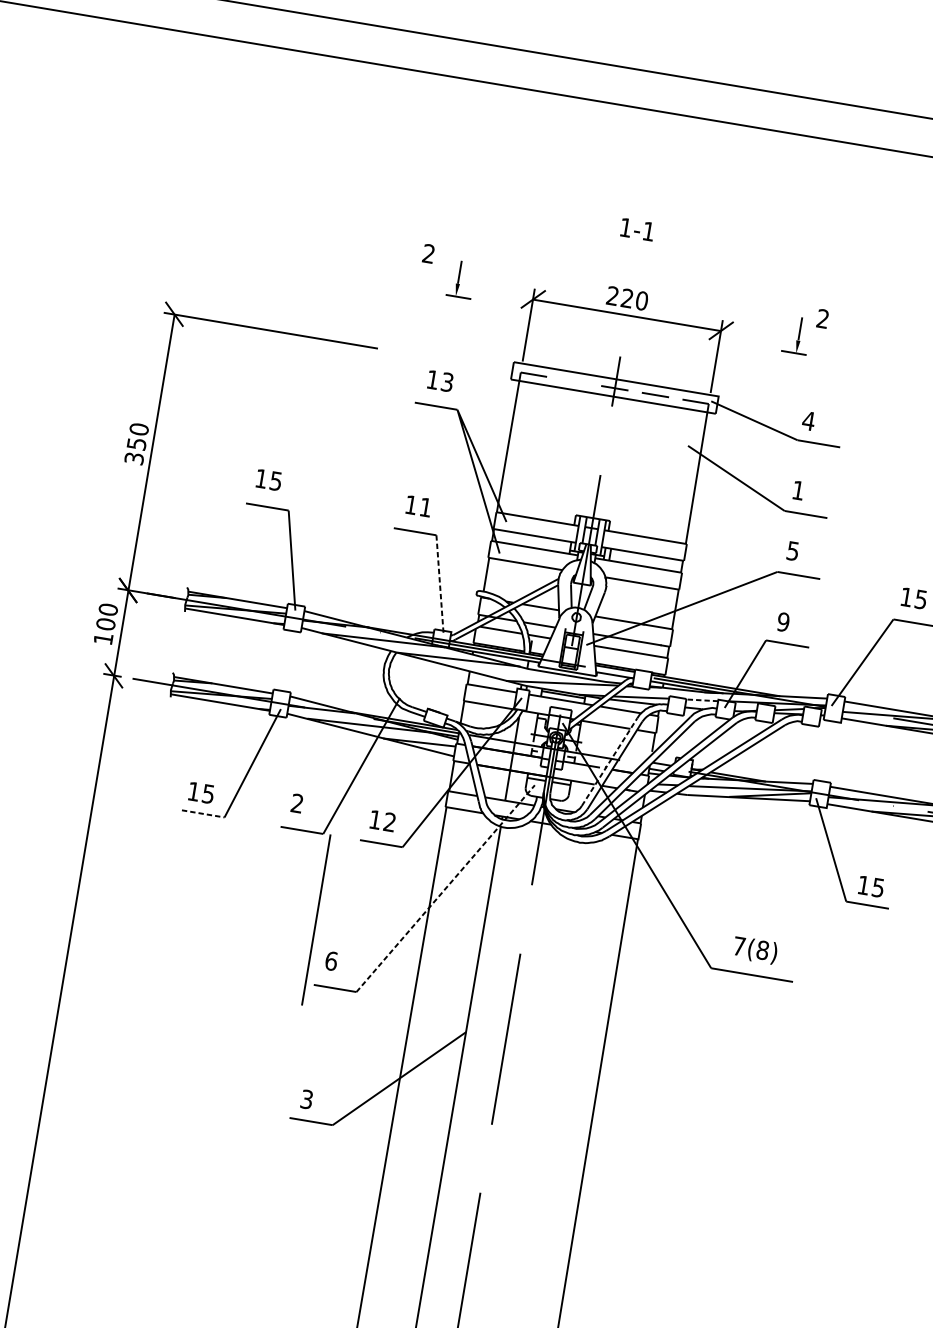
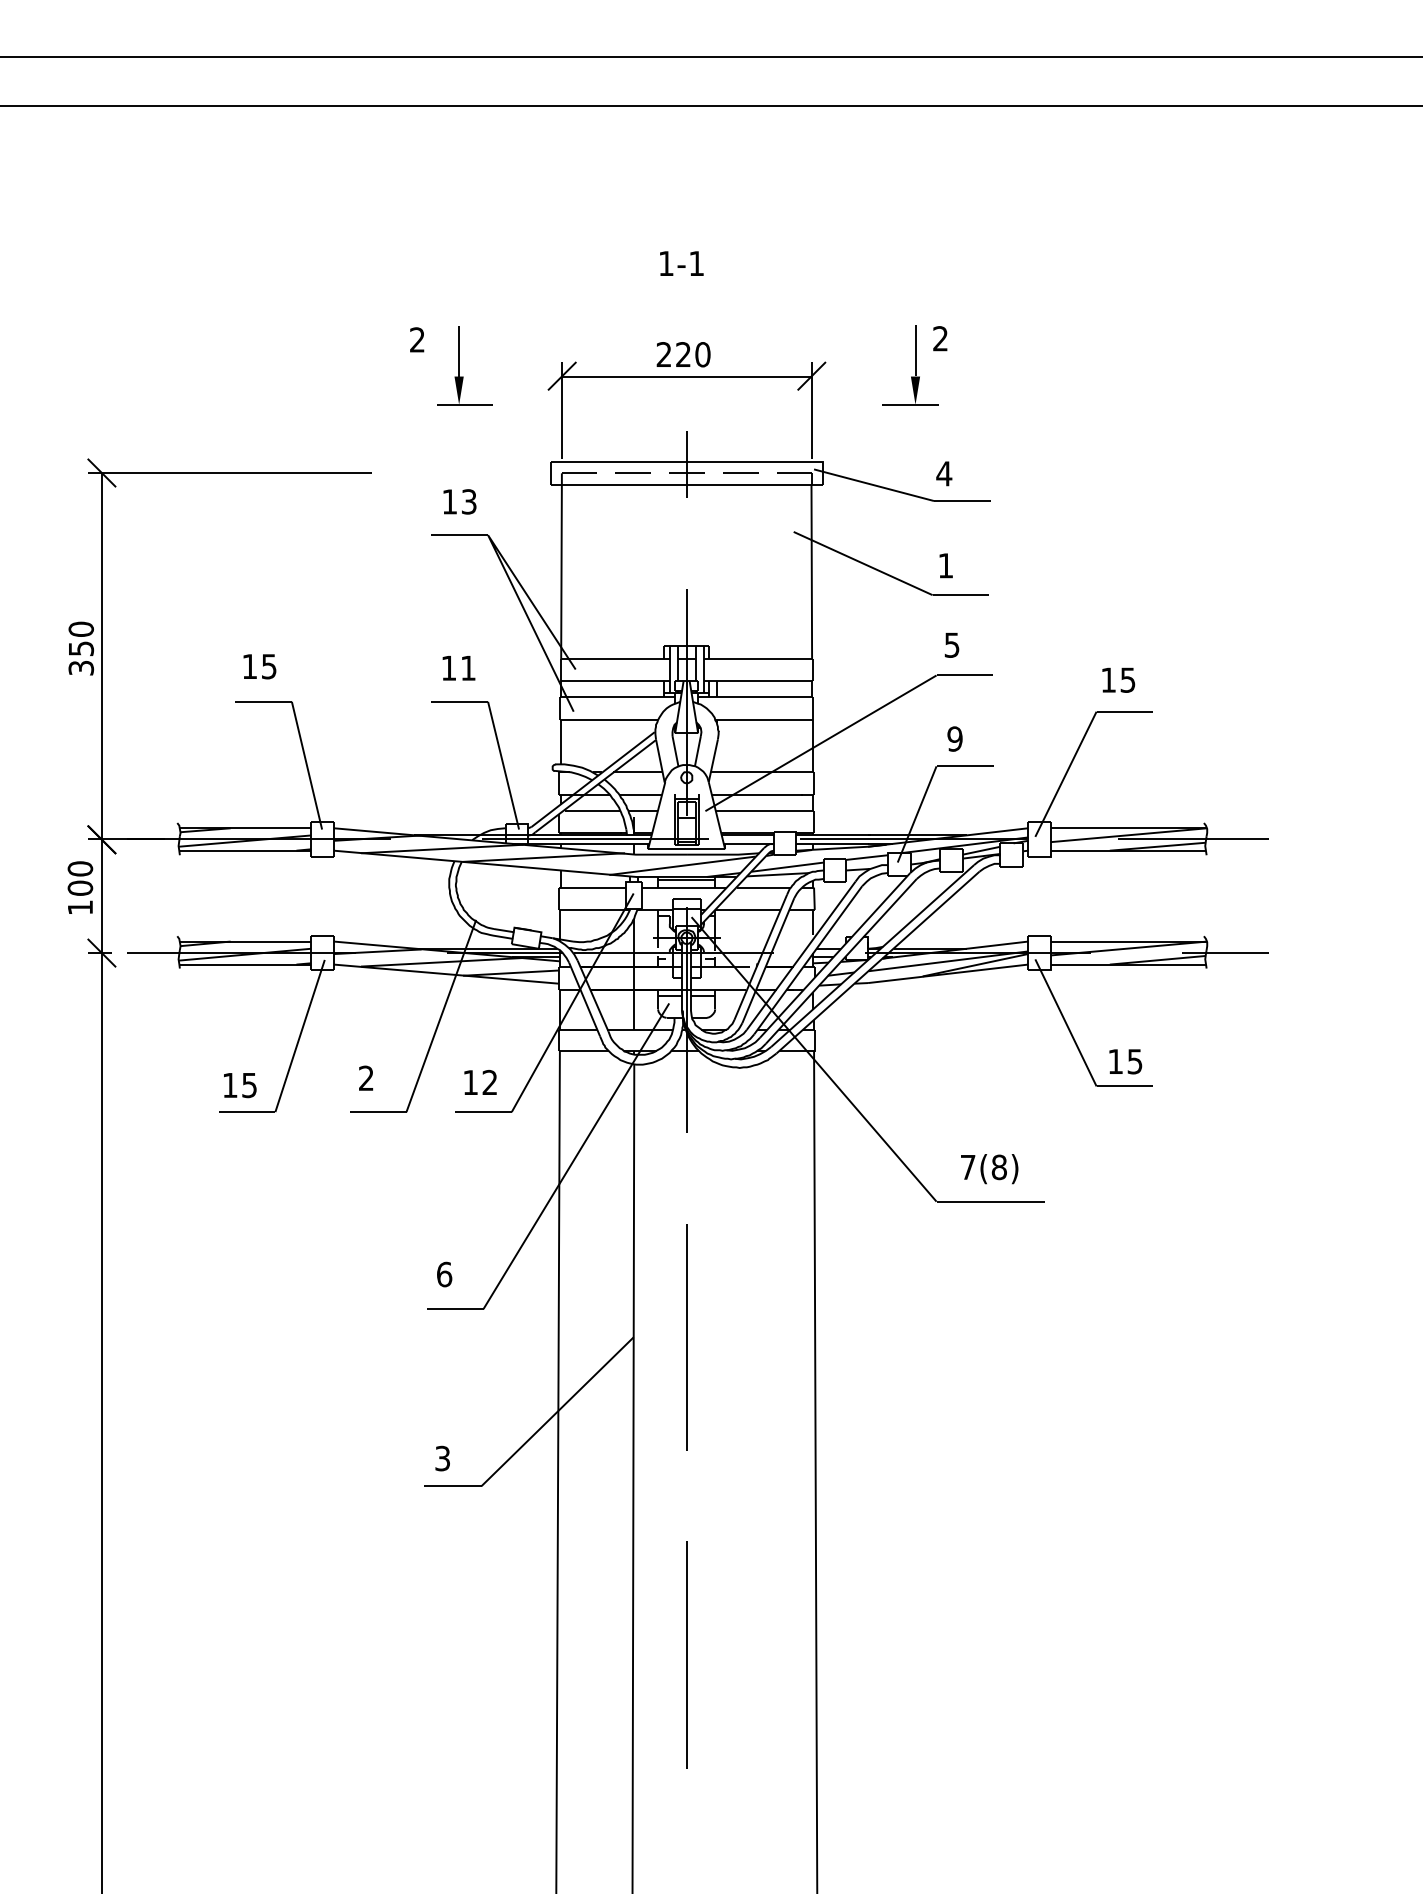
part: (461, 279) -> (464, 365), size x1.67
part: (796, 335) -> (910, 365), size x1.67
line: (574, 380) -> (632, 472), added
line: (440, 585) -> (503, 765), dashed -> solid
line: (702, 700) -> (867, 857), dashed -> solid
line: (609, 762) -> (760, 957), dashed -> solid
line: (203, 814) -> (247, 1112), dashed -> solid
line: (445, 888) -> (576, 1156), dashed -> solid
line: (315, 919) -> (415, 1224), removed

